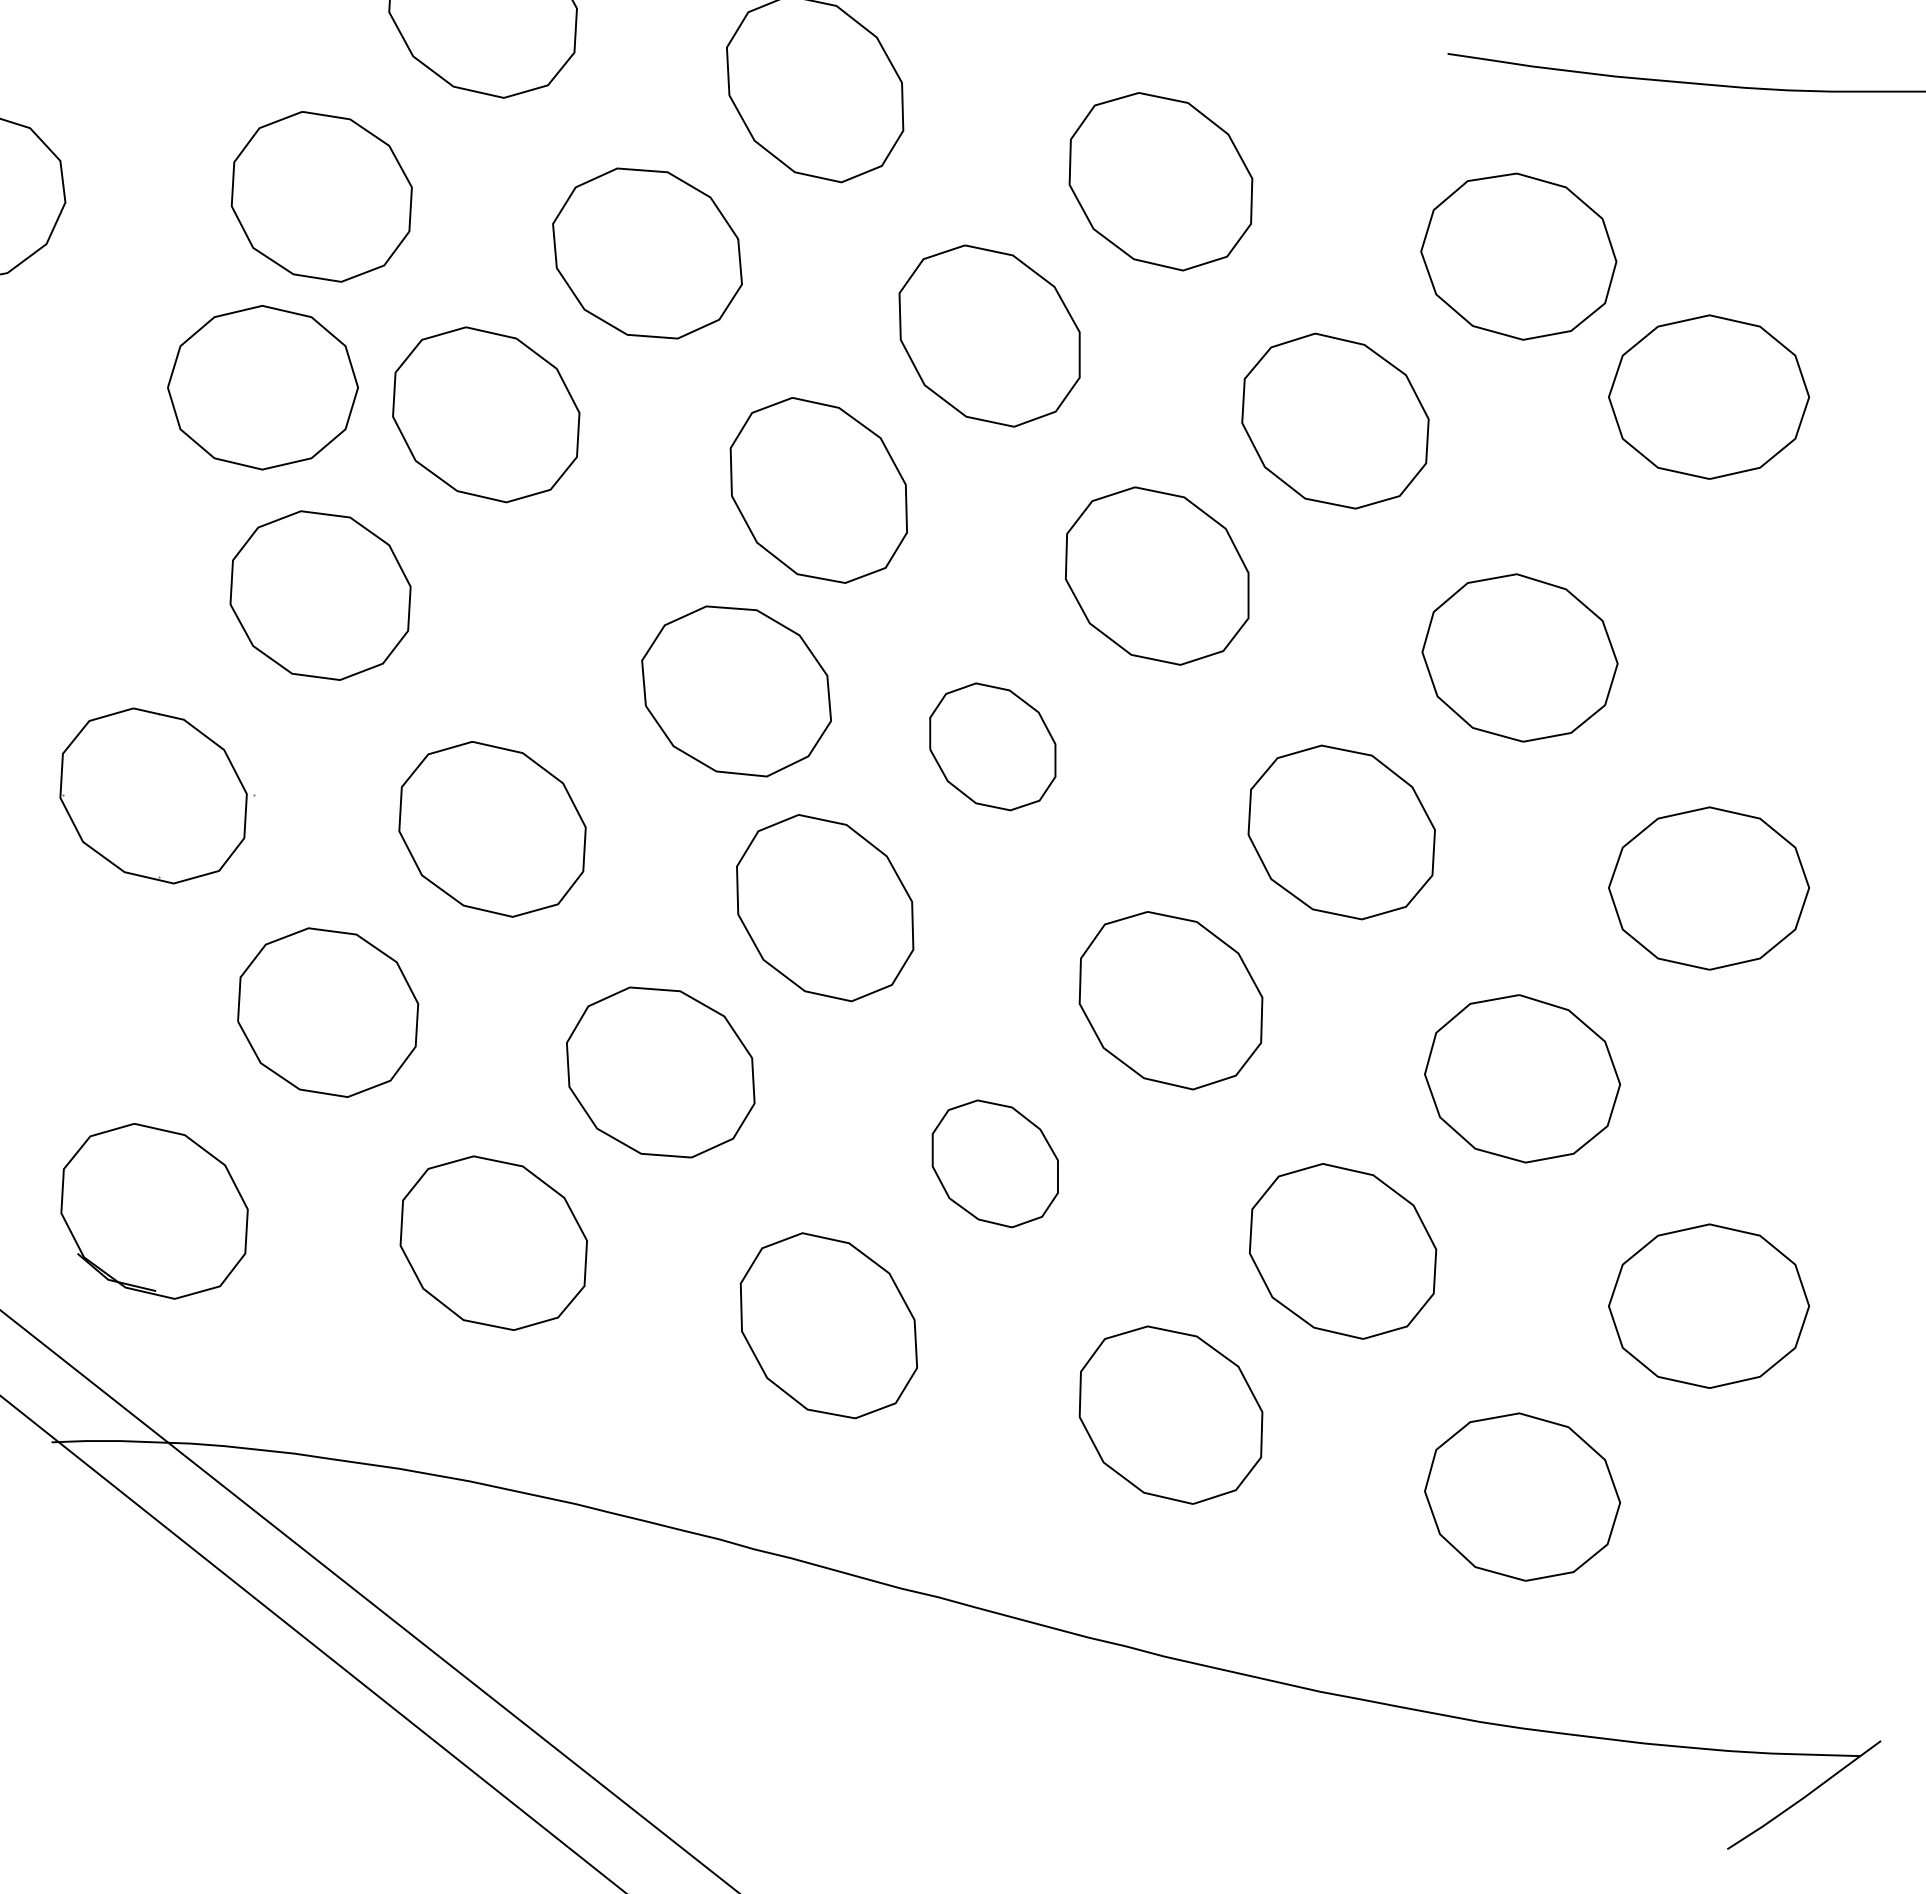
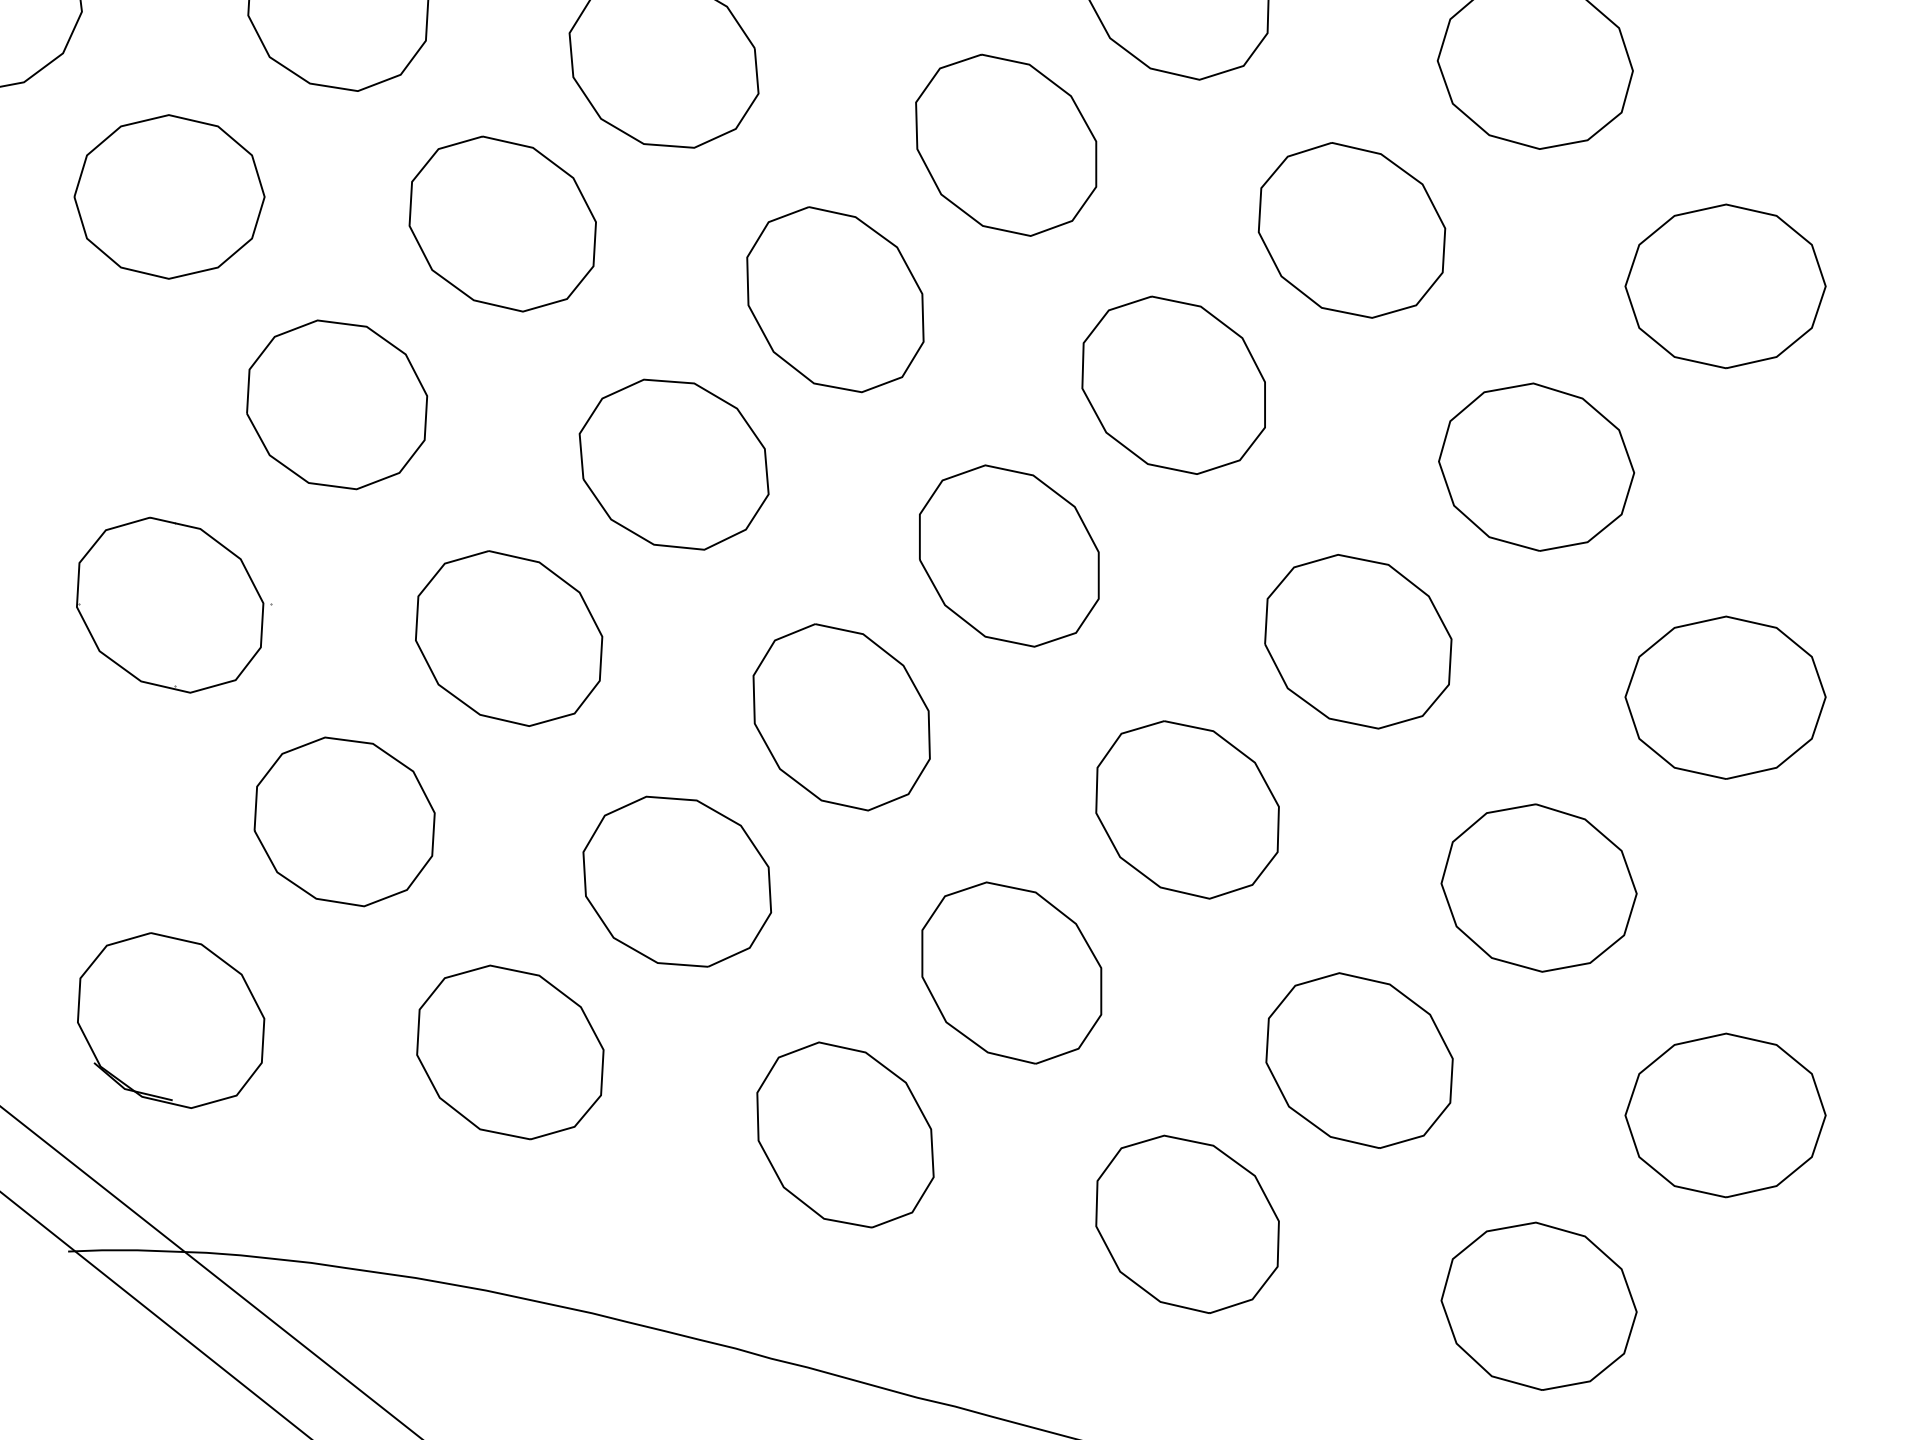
part: (262, 387) -> (169, 196), moved
part: (1709, 396) -> (1726, 285), moved
part: (736, 691) -> (674, 464), moved
part: (992, 746) -> (1009, 555), size x1.43
part: (995, 1163) -> (1012, 972), size x1.43

